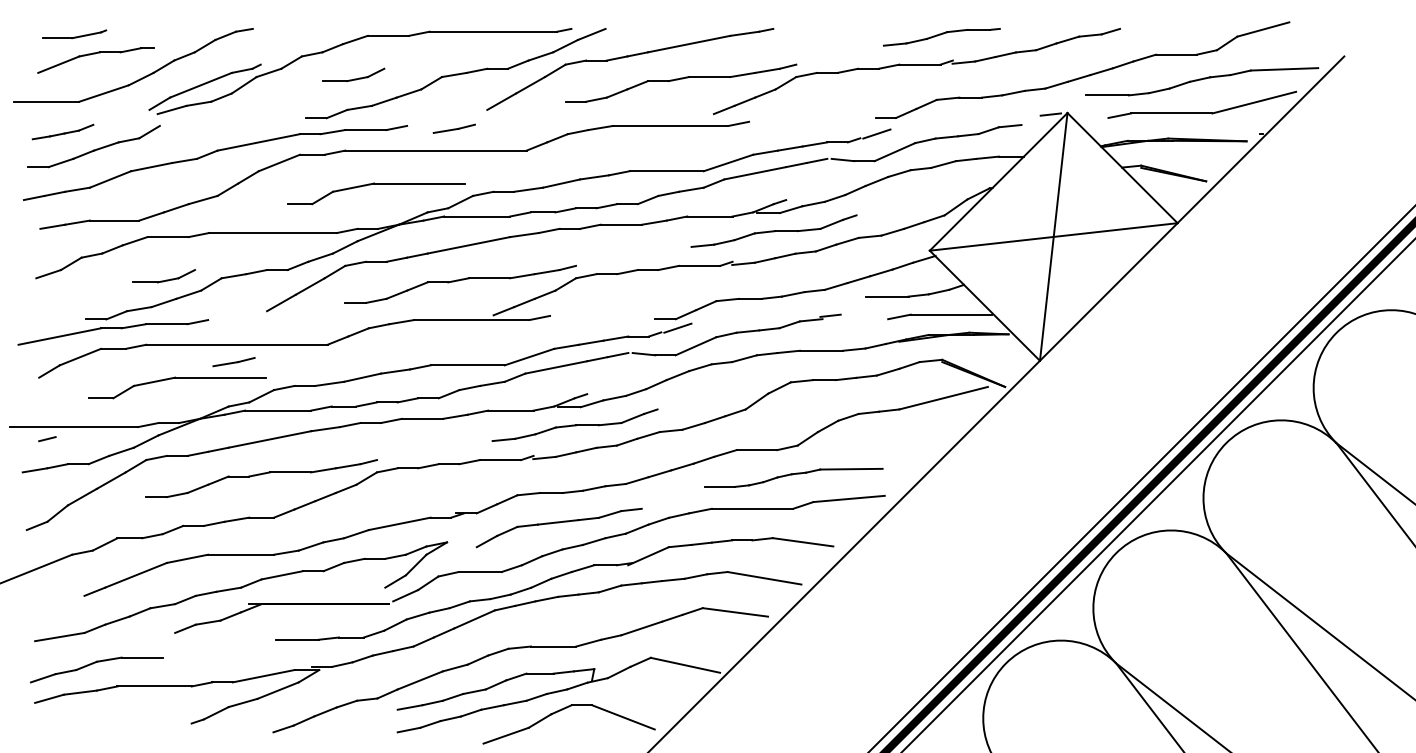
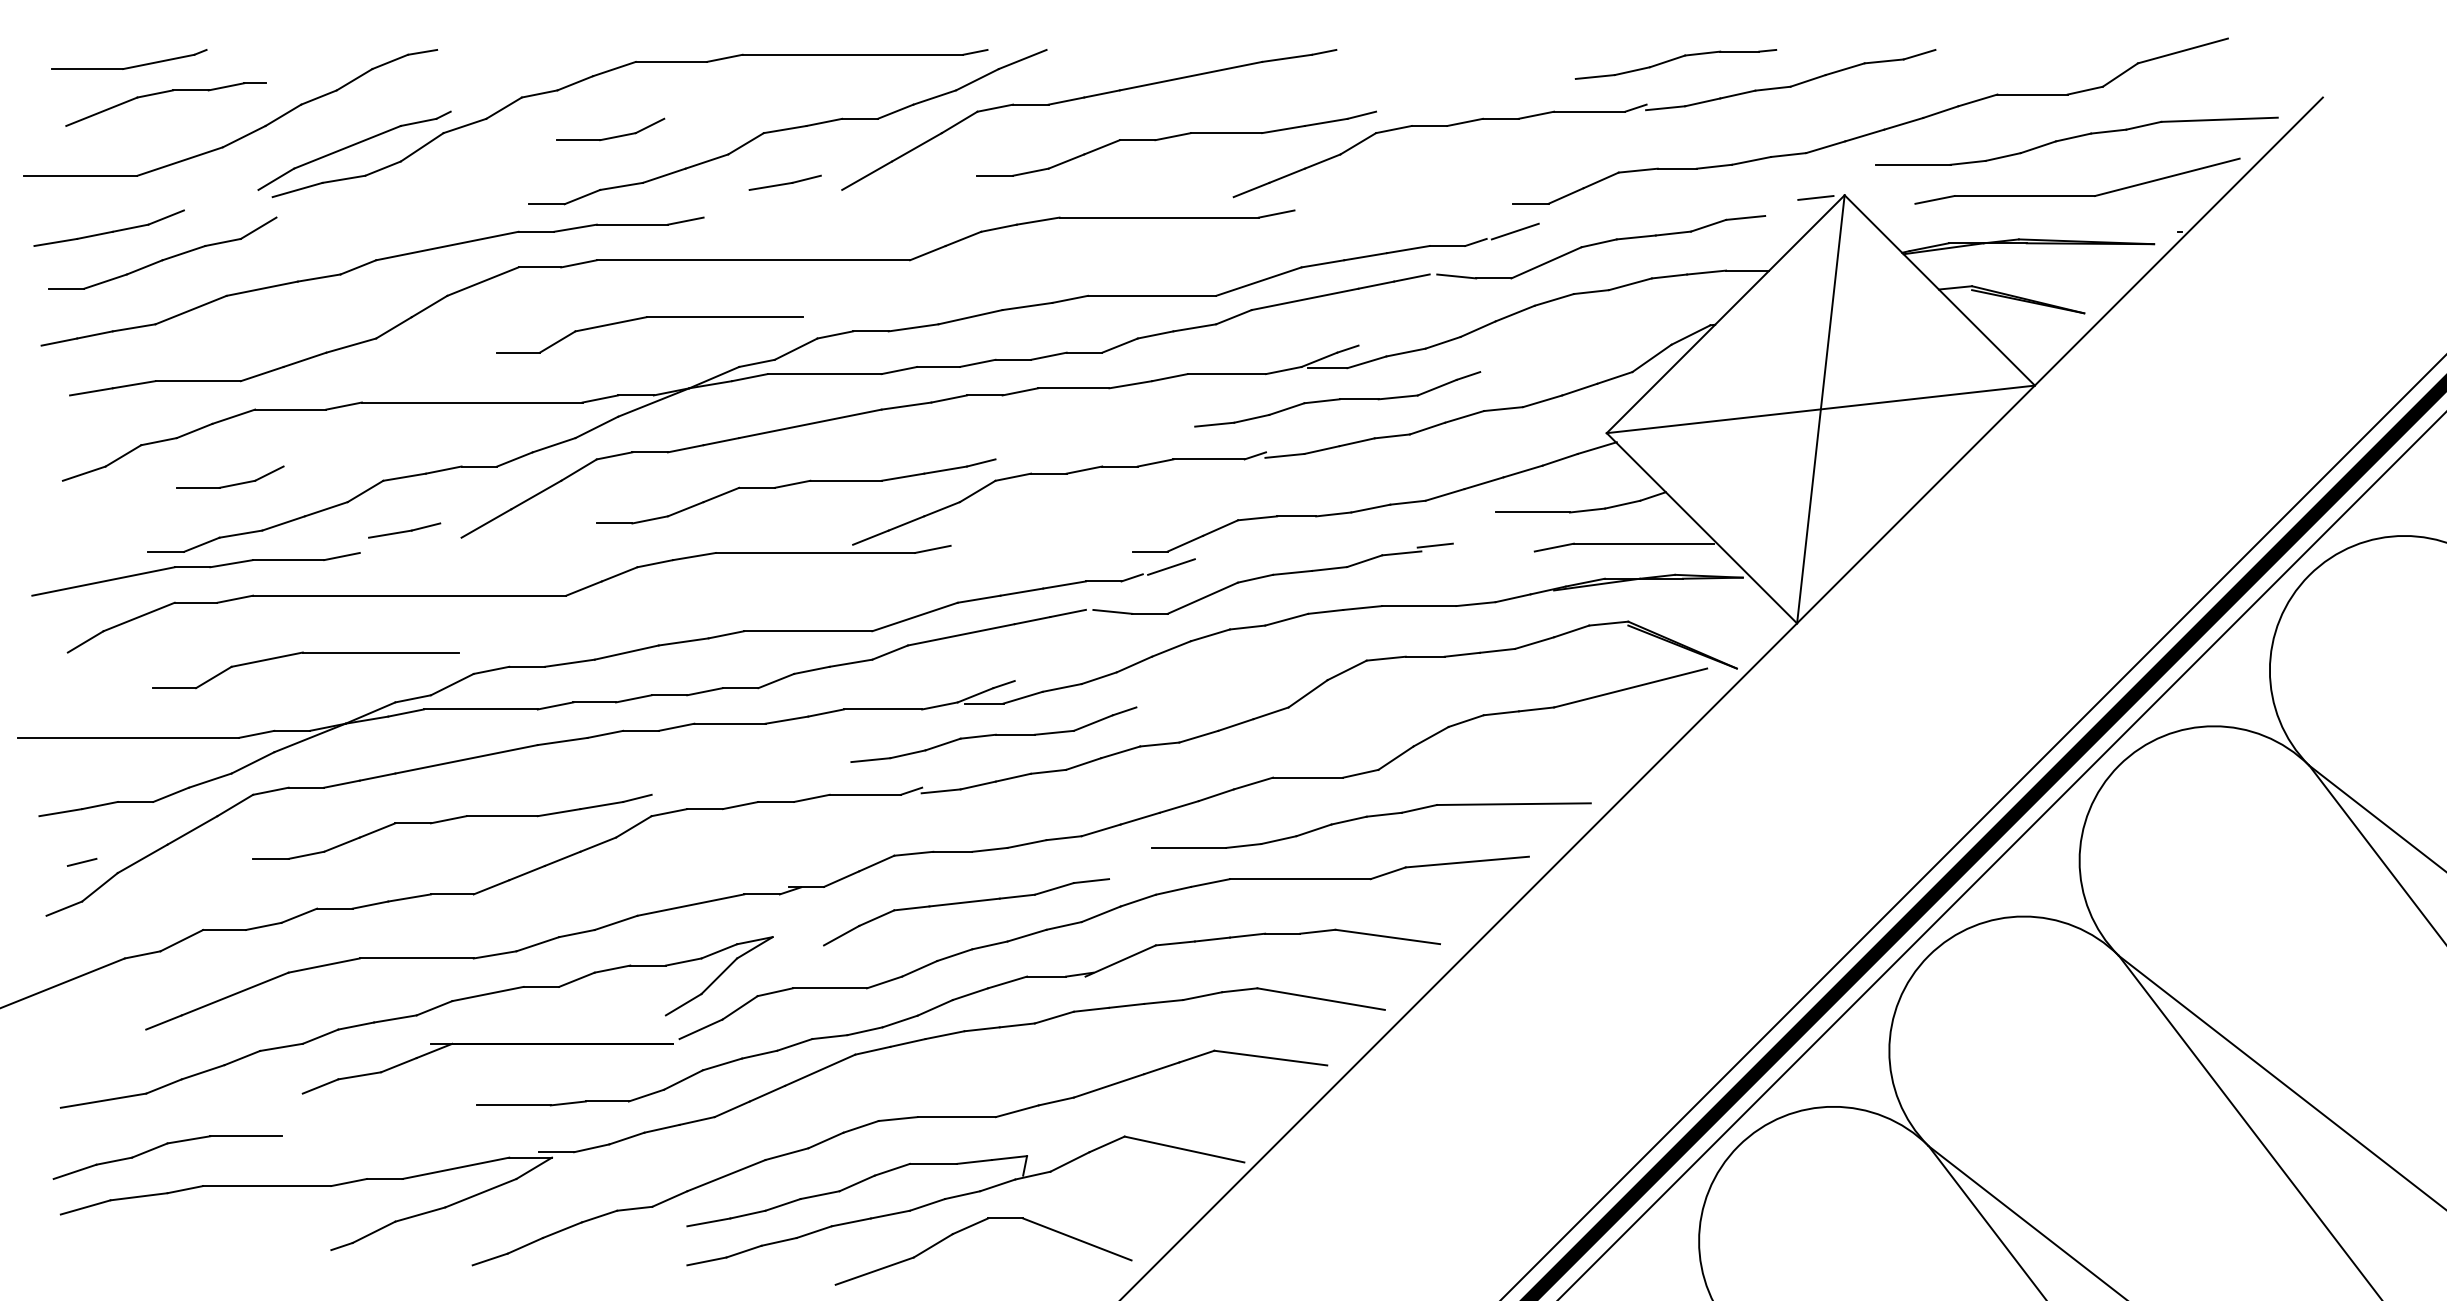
part: (74, 33) -> (128, 57), size x1.43
part: (941, 37) -> (1675, 64), moved
line: (453, 128) -> (783, 182), moved
part: (62, 131) -> (108, 227), size x1.43
part: (163, 276) -> (229, 477), moved
line: (233, 362) -> (403, 531), moved
line: (47, 439) -> (82, 863), moved
part: (793, 477) -> (1371, 825), size x1.43

